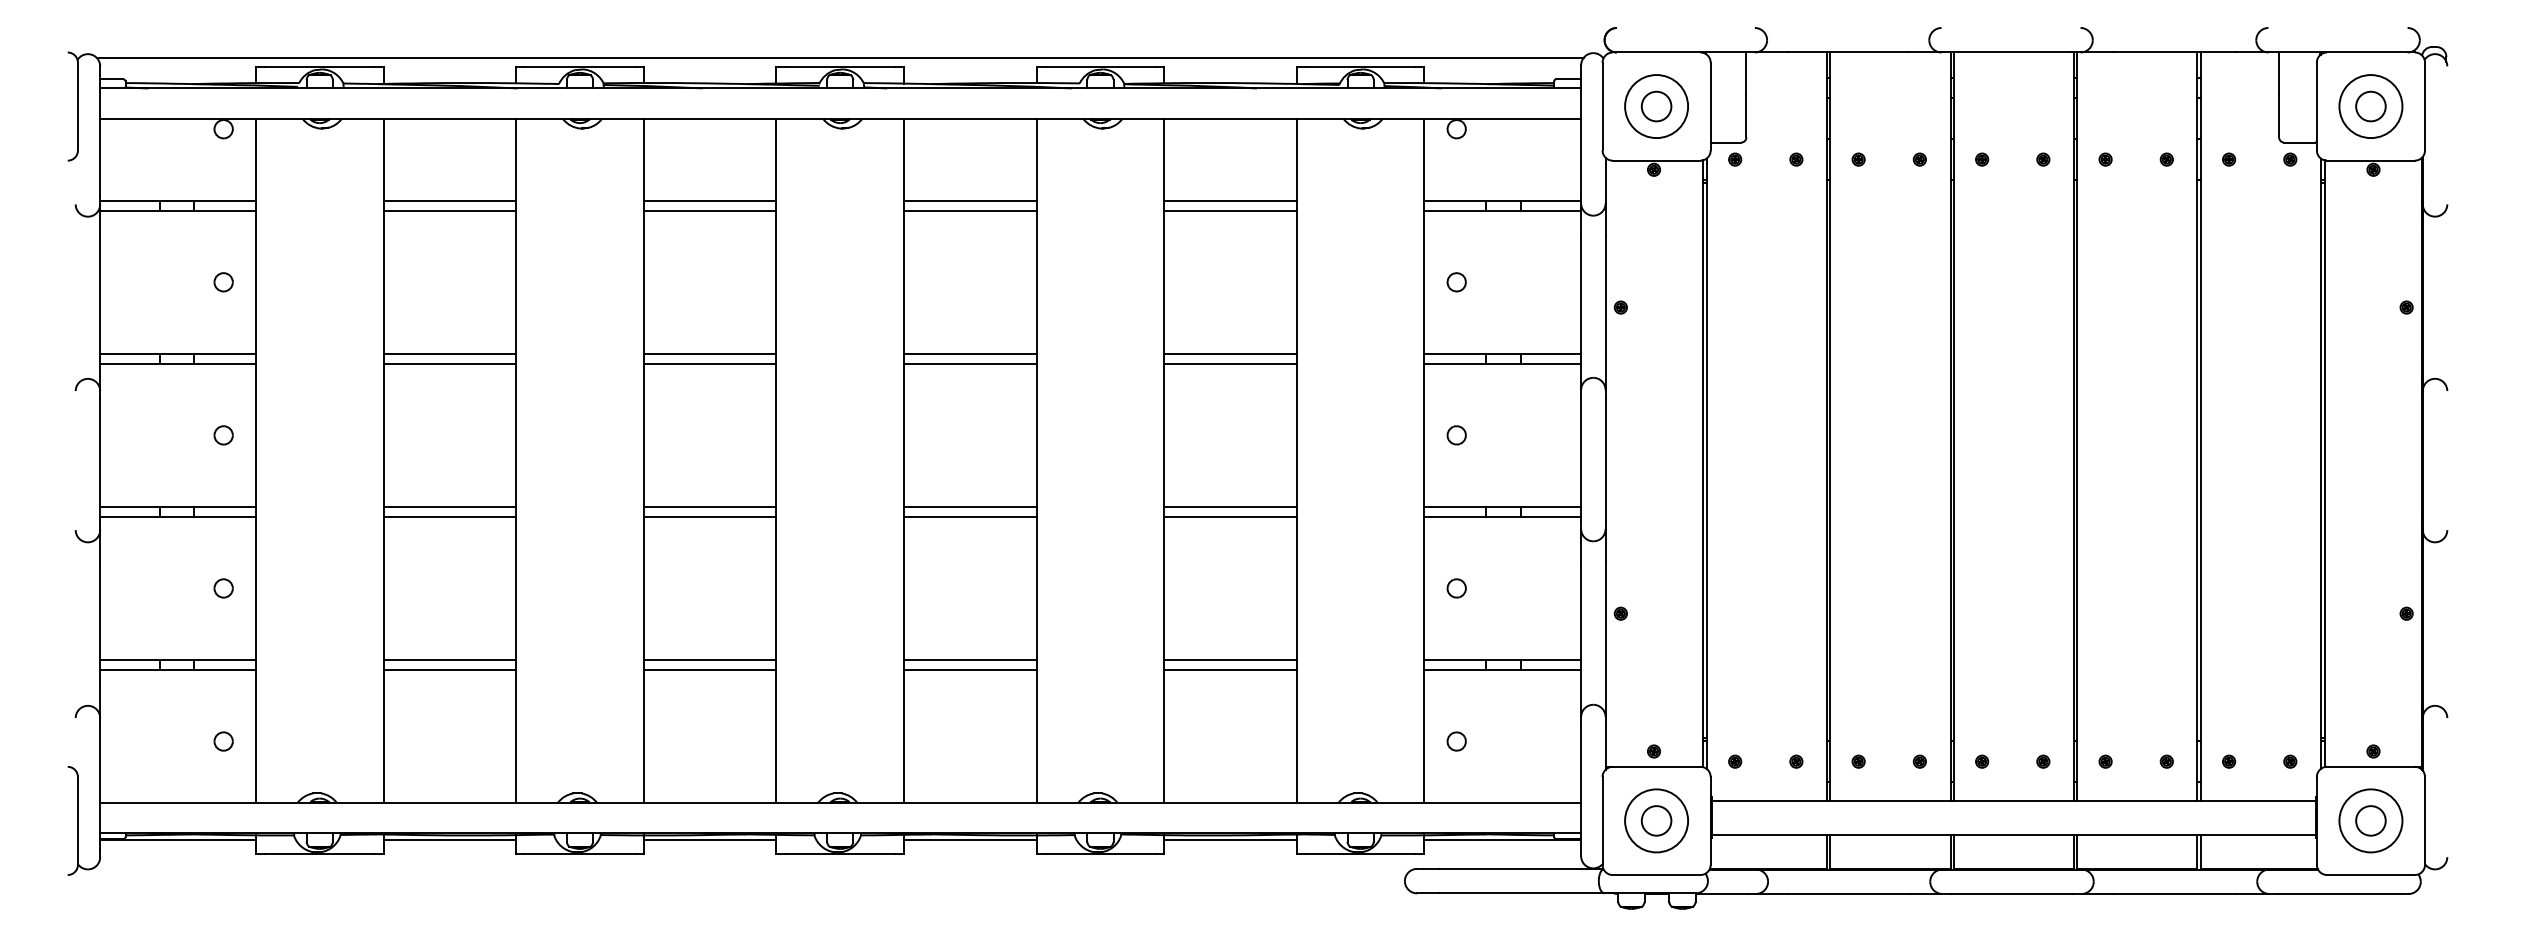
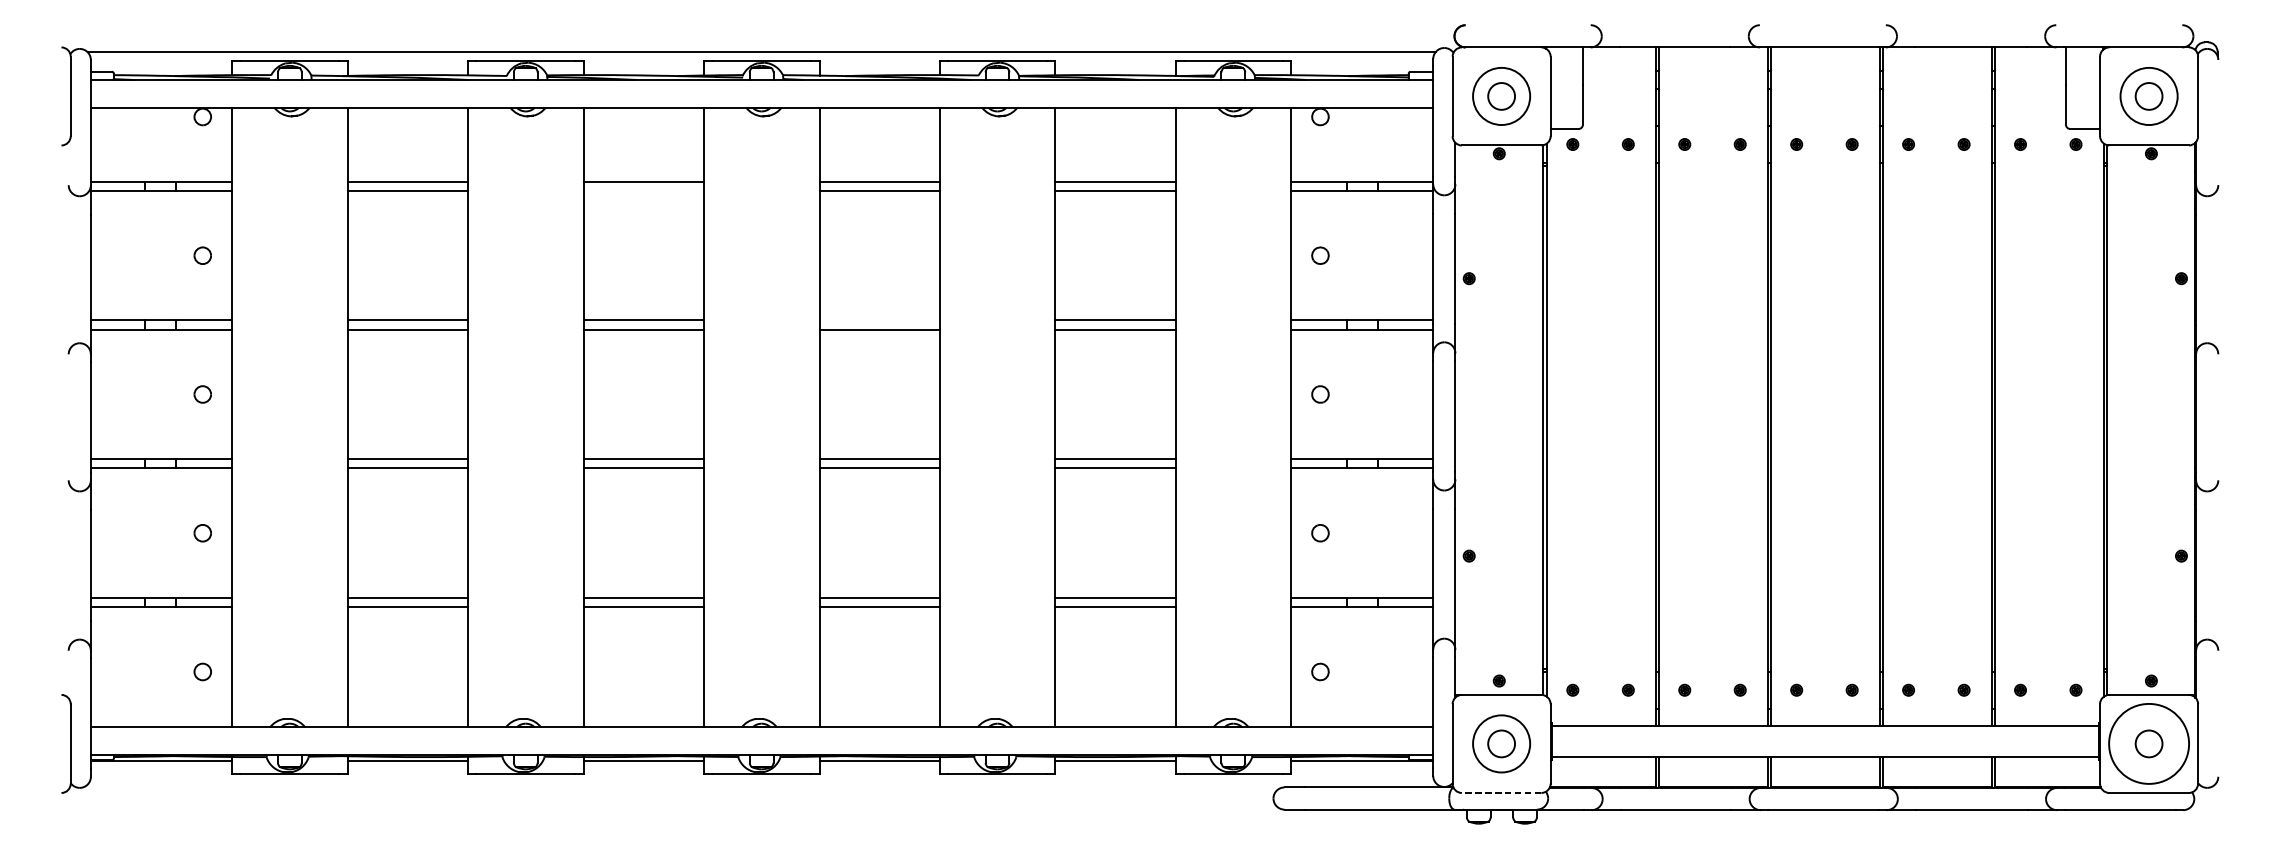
line: (709, 210) -> (643, 190), removed
line: (970, 353) -> (879, 320), removed
circle: (2370, 820) -> (2148, 743), size x1.4
line: (1656, 875) -> (1501, 793), solid -> dashed

